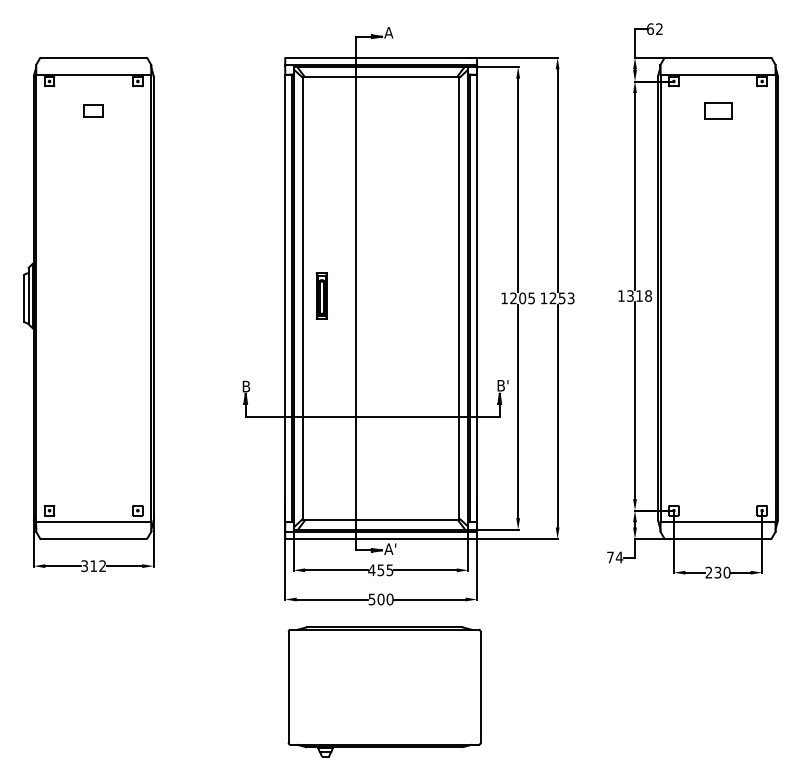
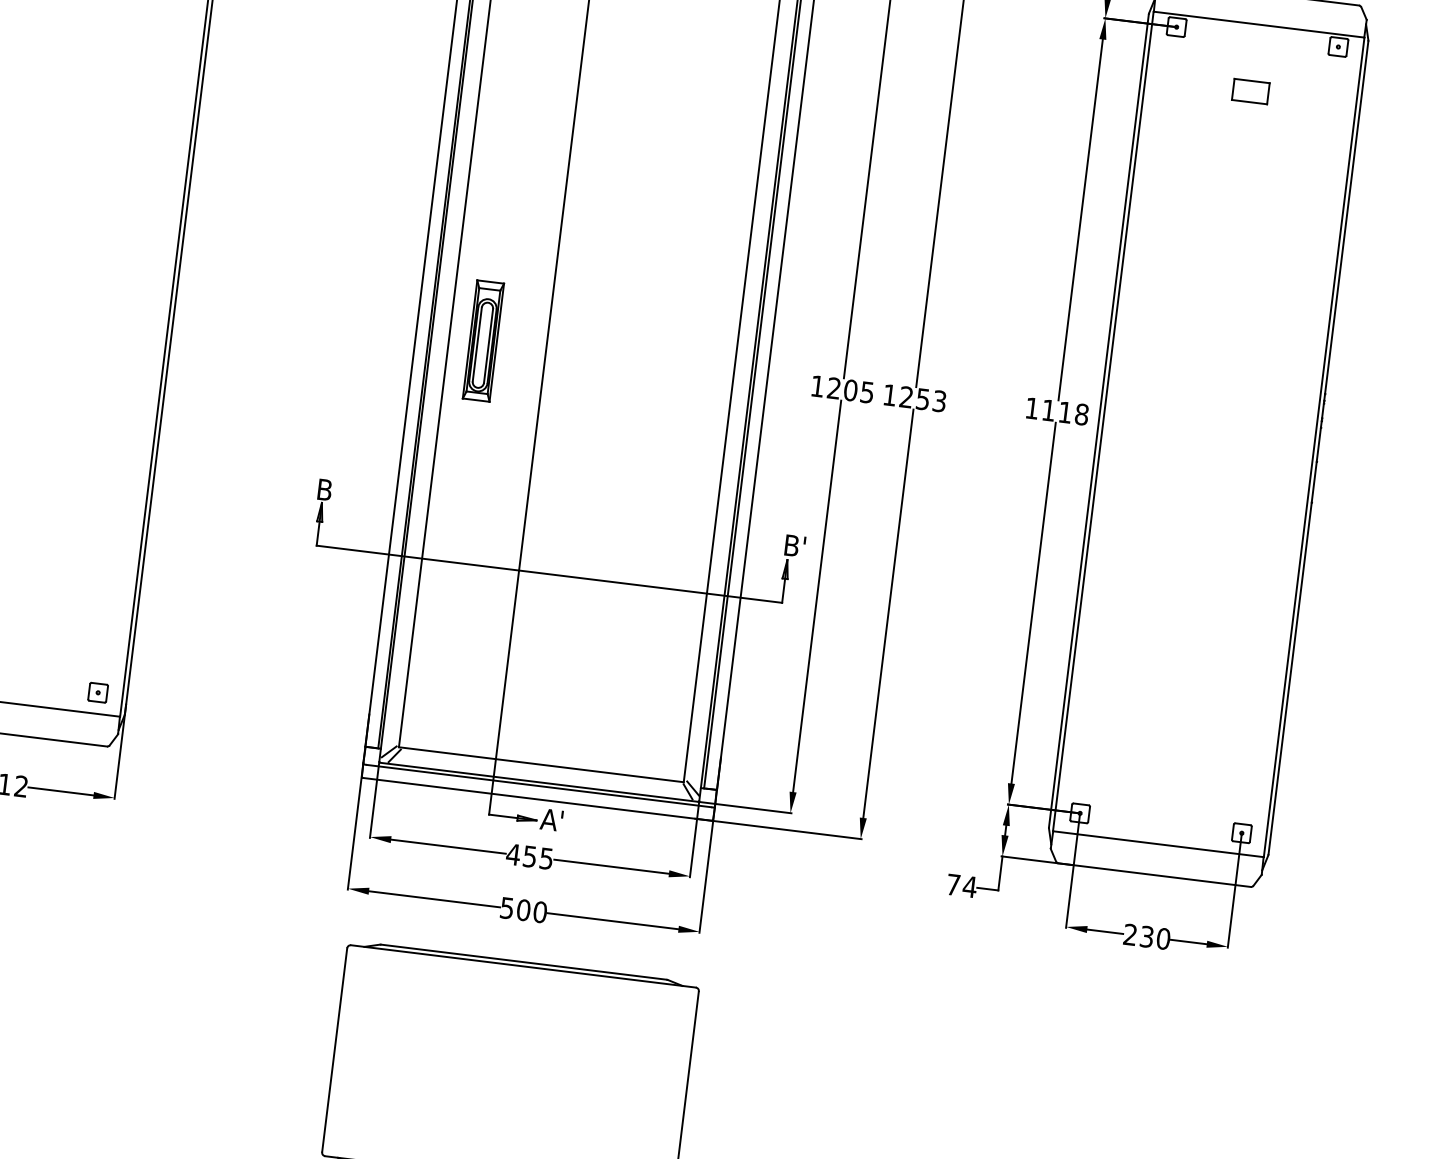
part: (717, 110) -> (1249, 90), size x0.71
part: (321, 295) -> (482, 339), size x1.43
text: (630, 295) -> (1049, 409), 1318 -> 1118

